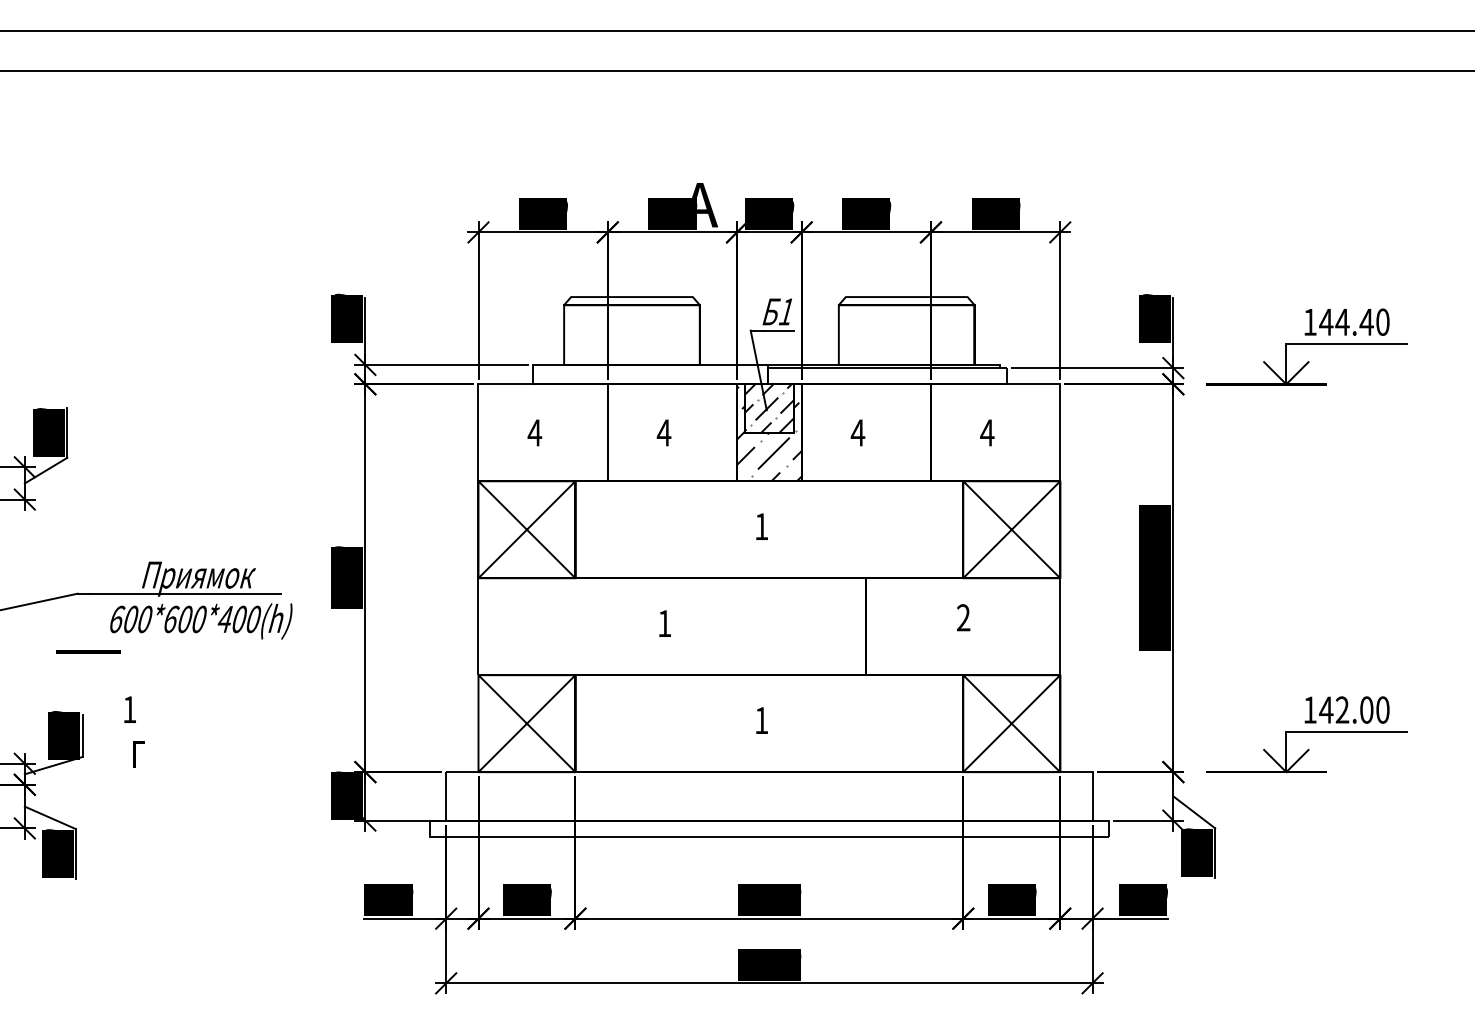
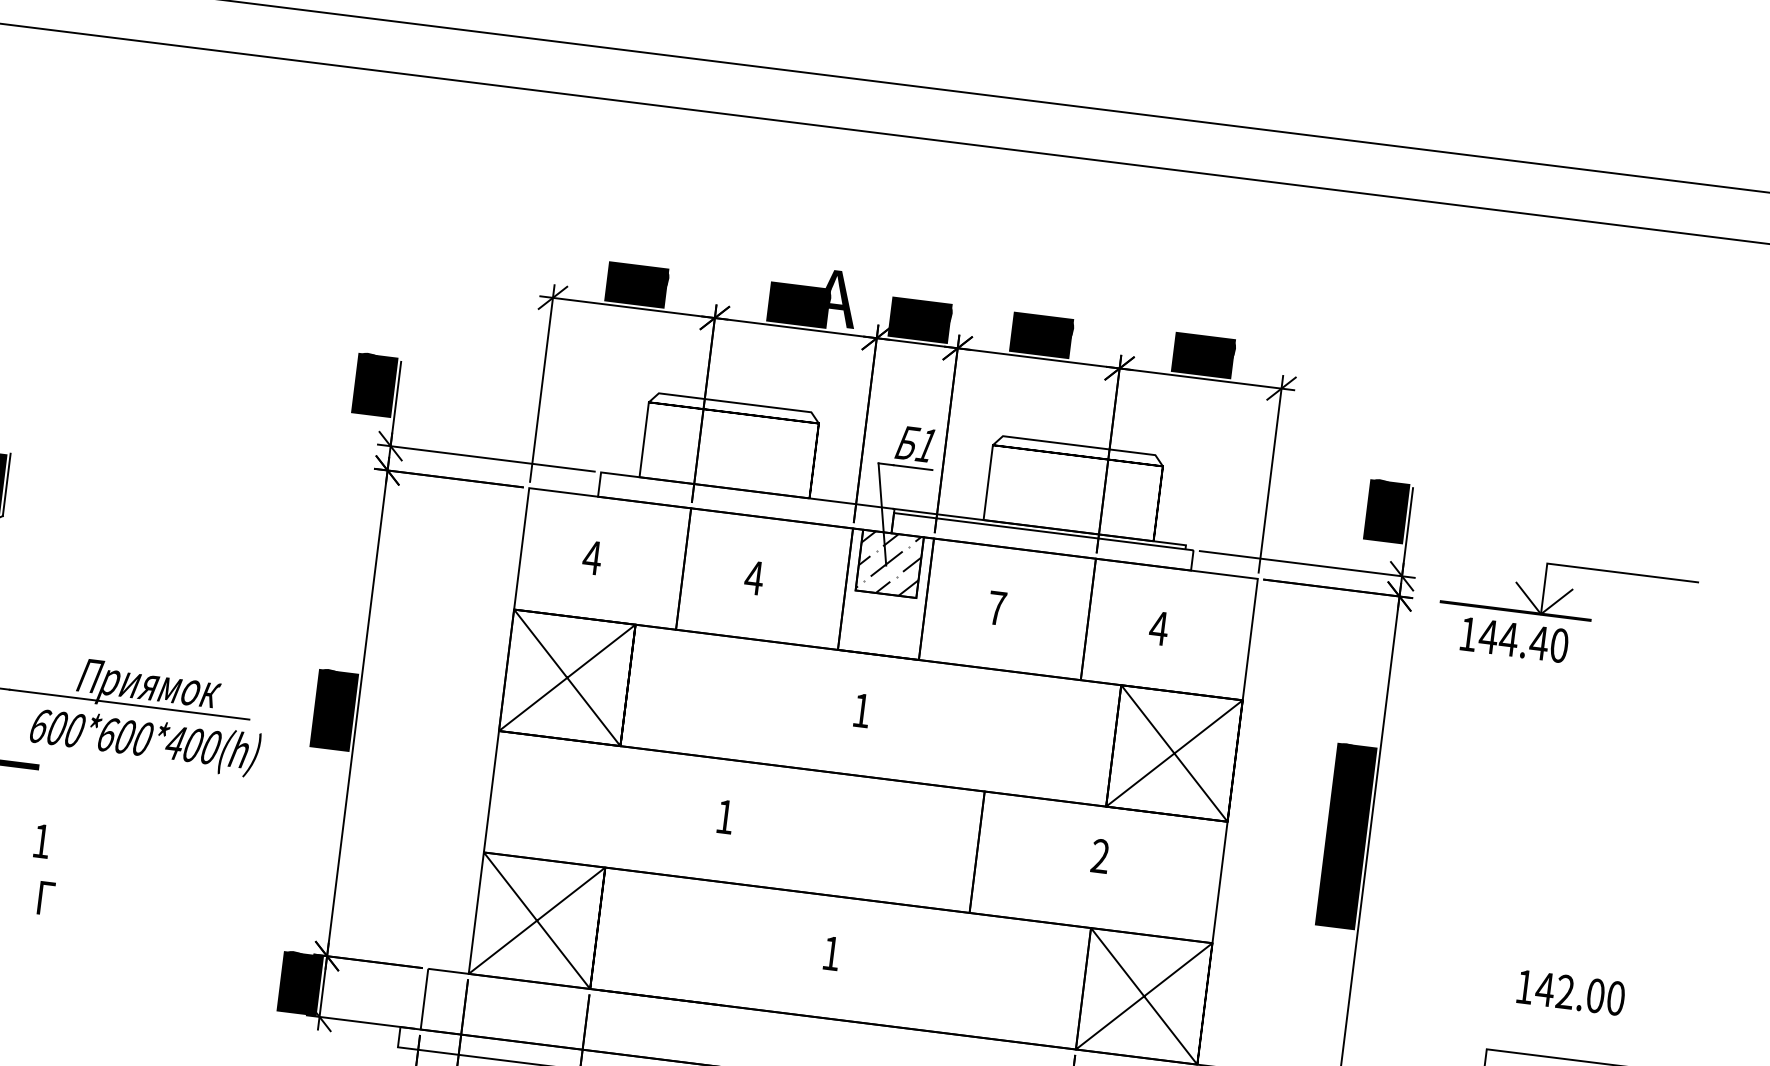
text: (1346, 321) -> (1513, 639), moved
text: (857, 432) -> (996, 607), 4 -> 7
hatch: (769, 433) -> (886, 595), removed
text: (1346, 709) -> (1570, 991), moved

